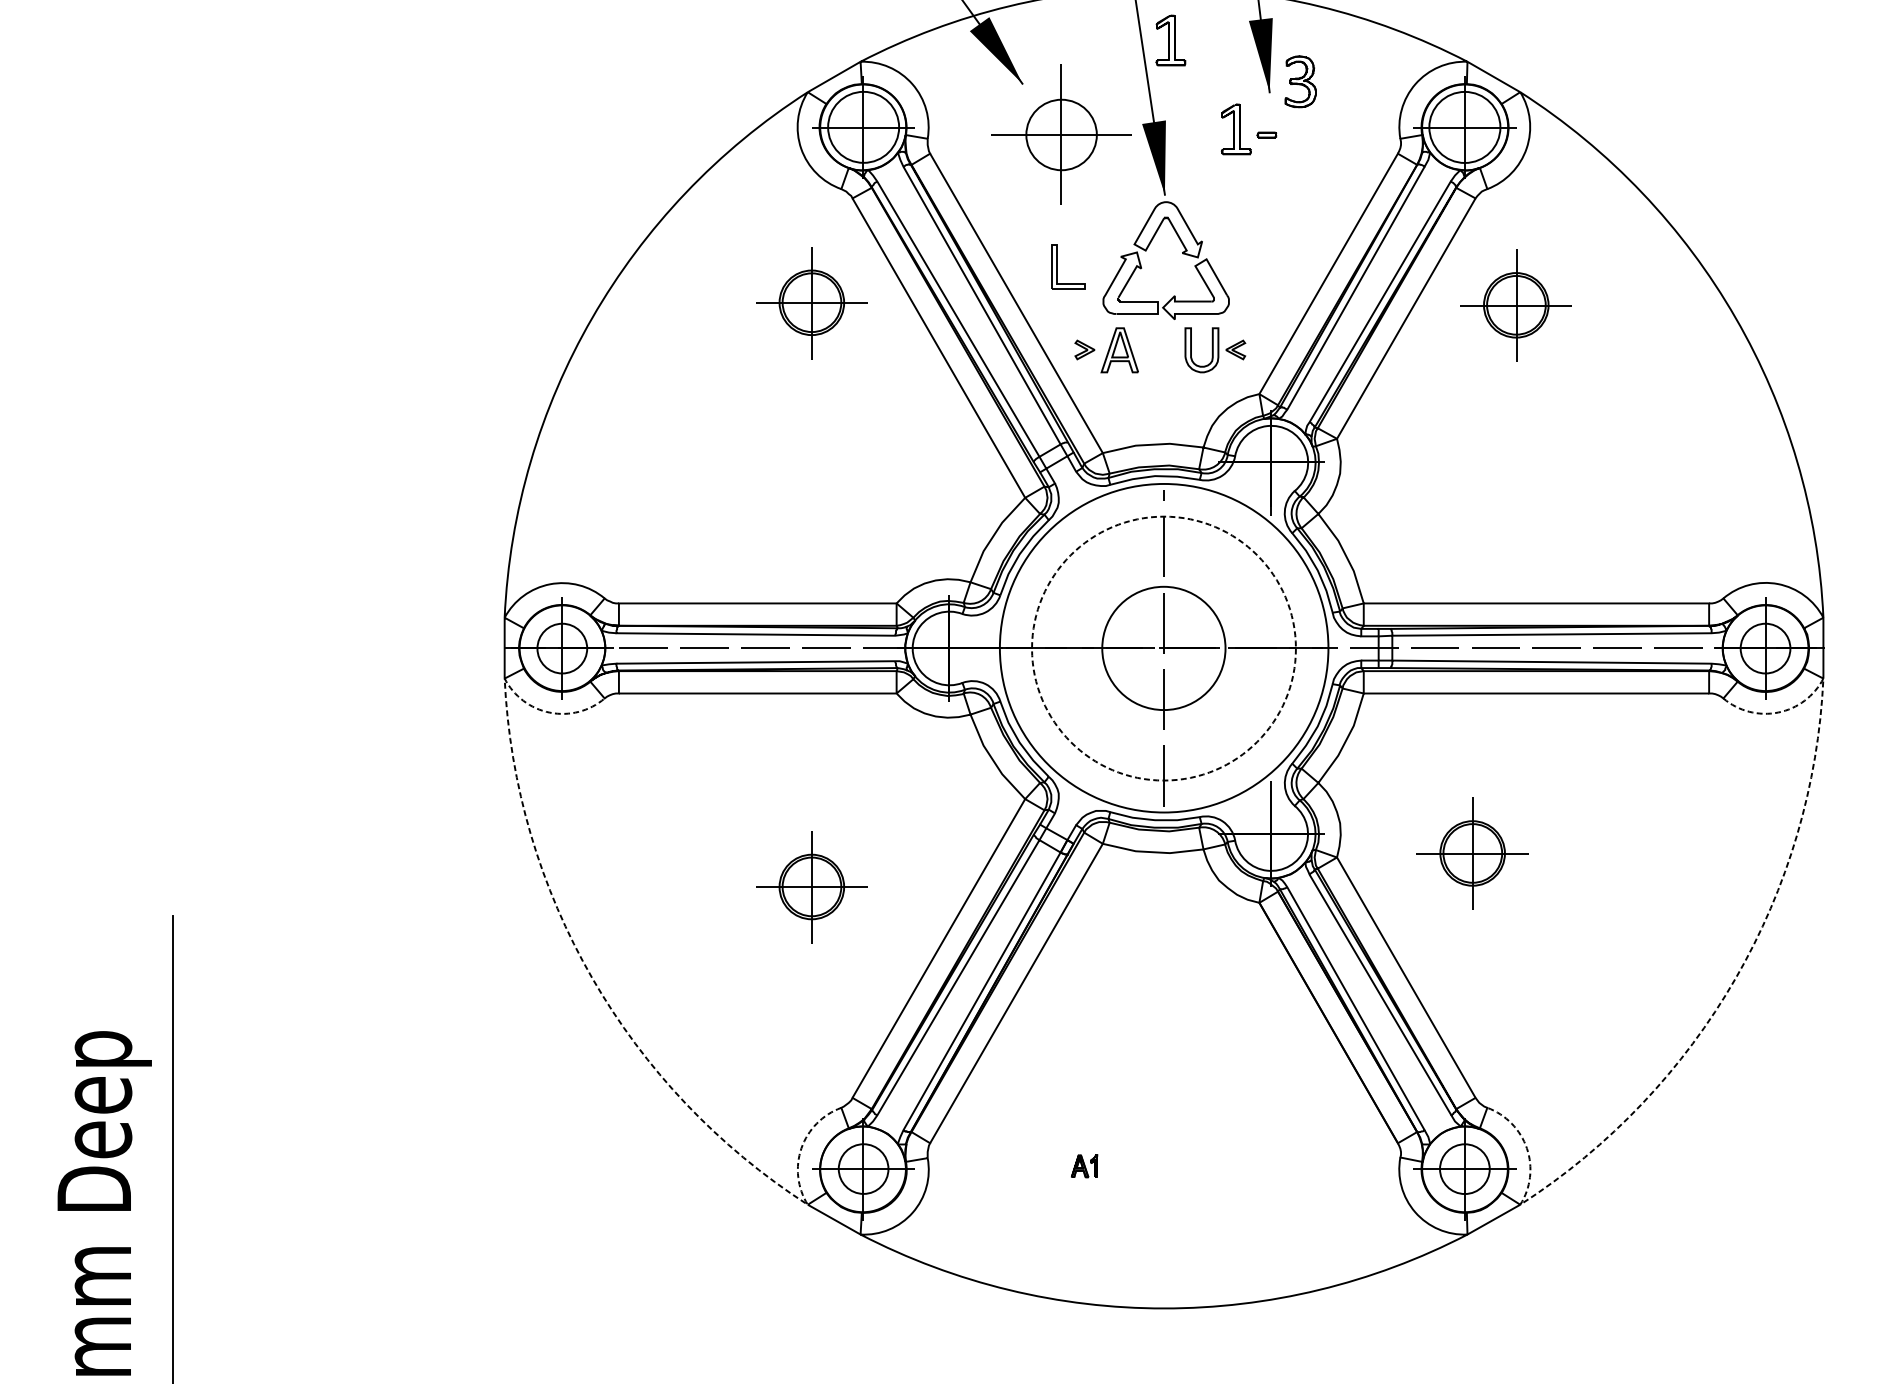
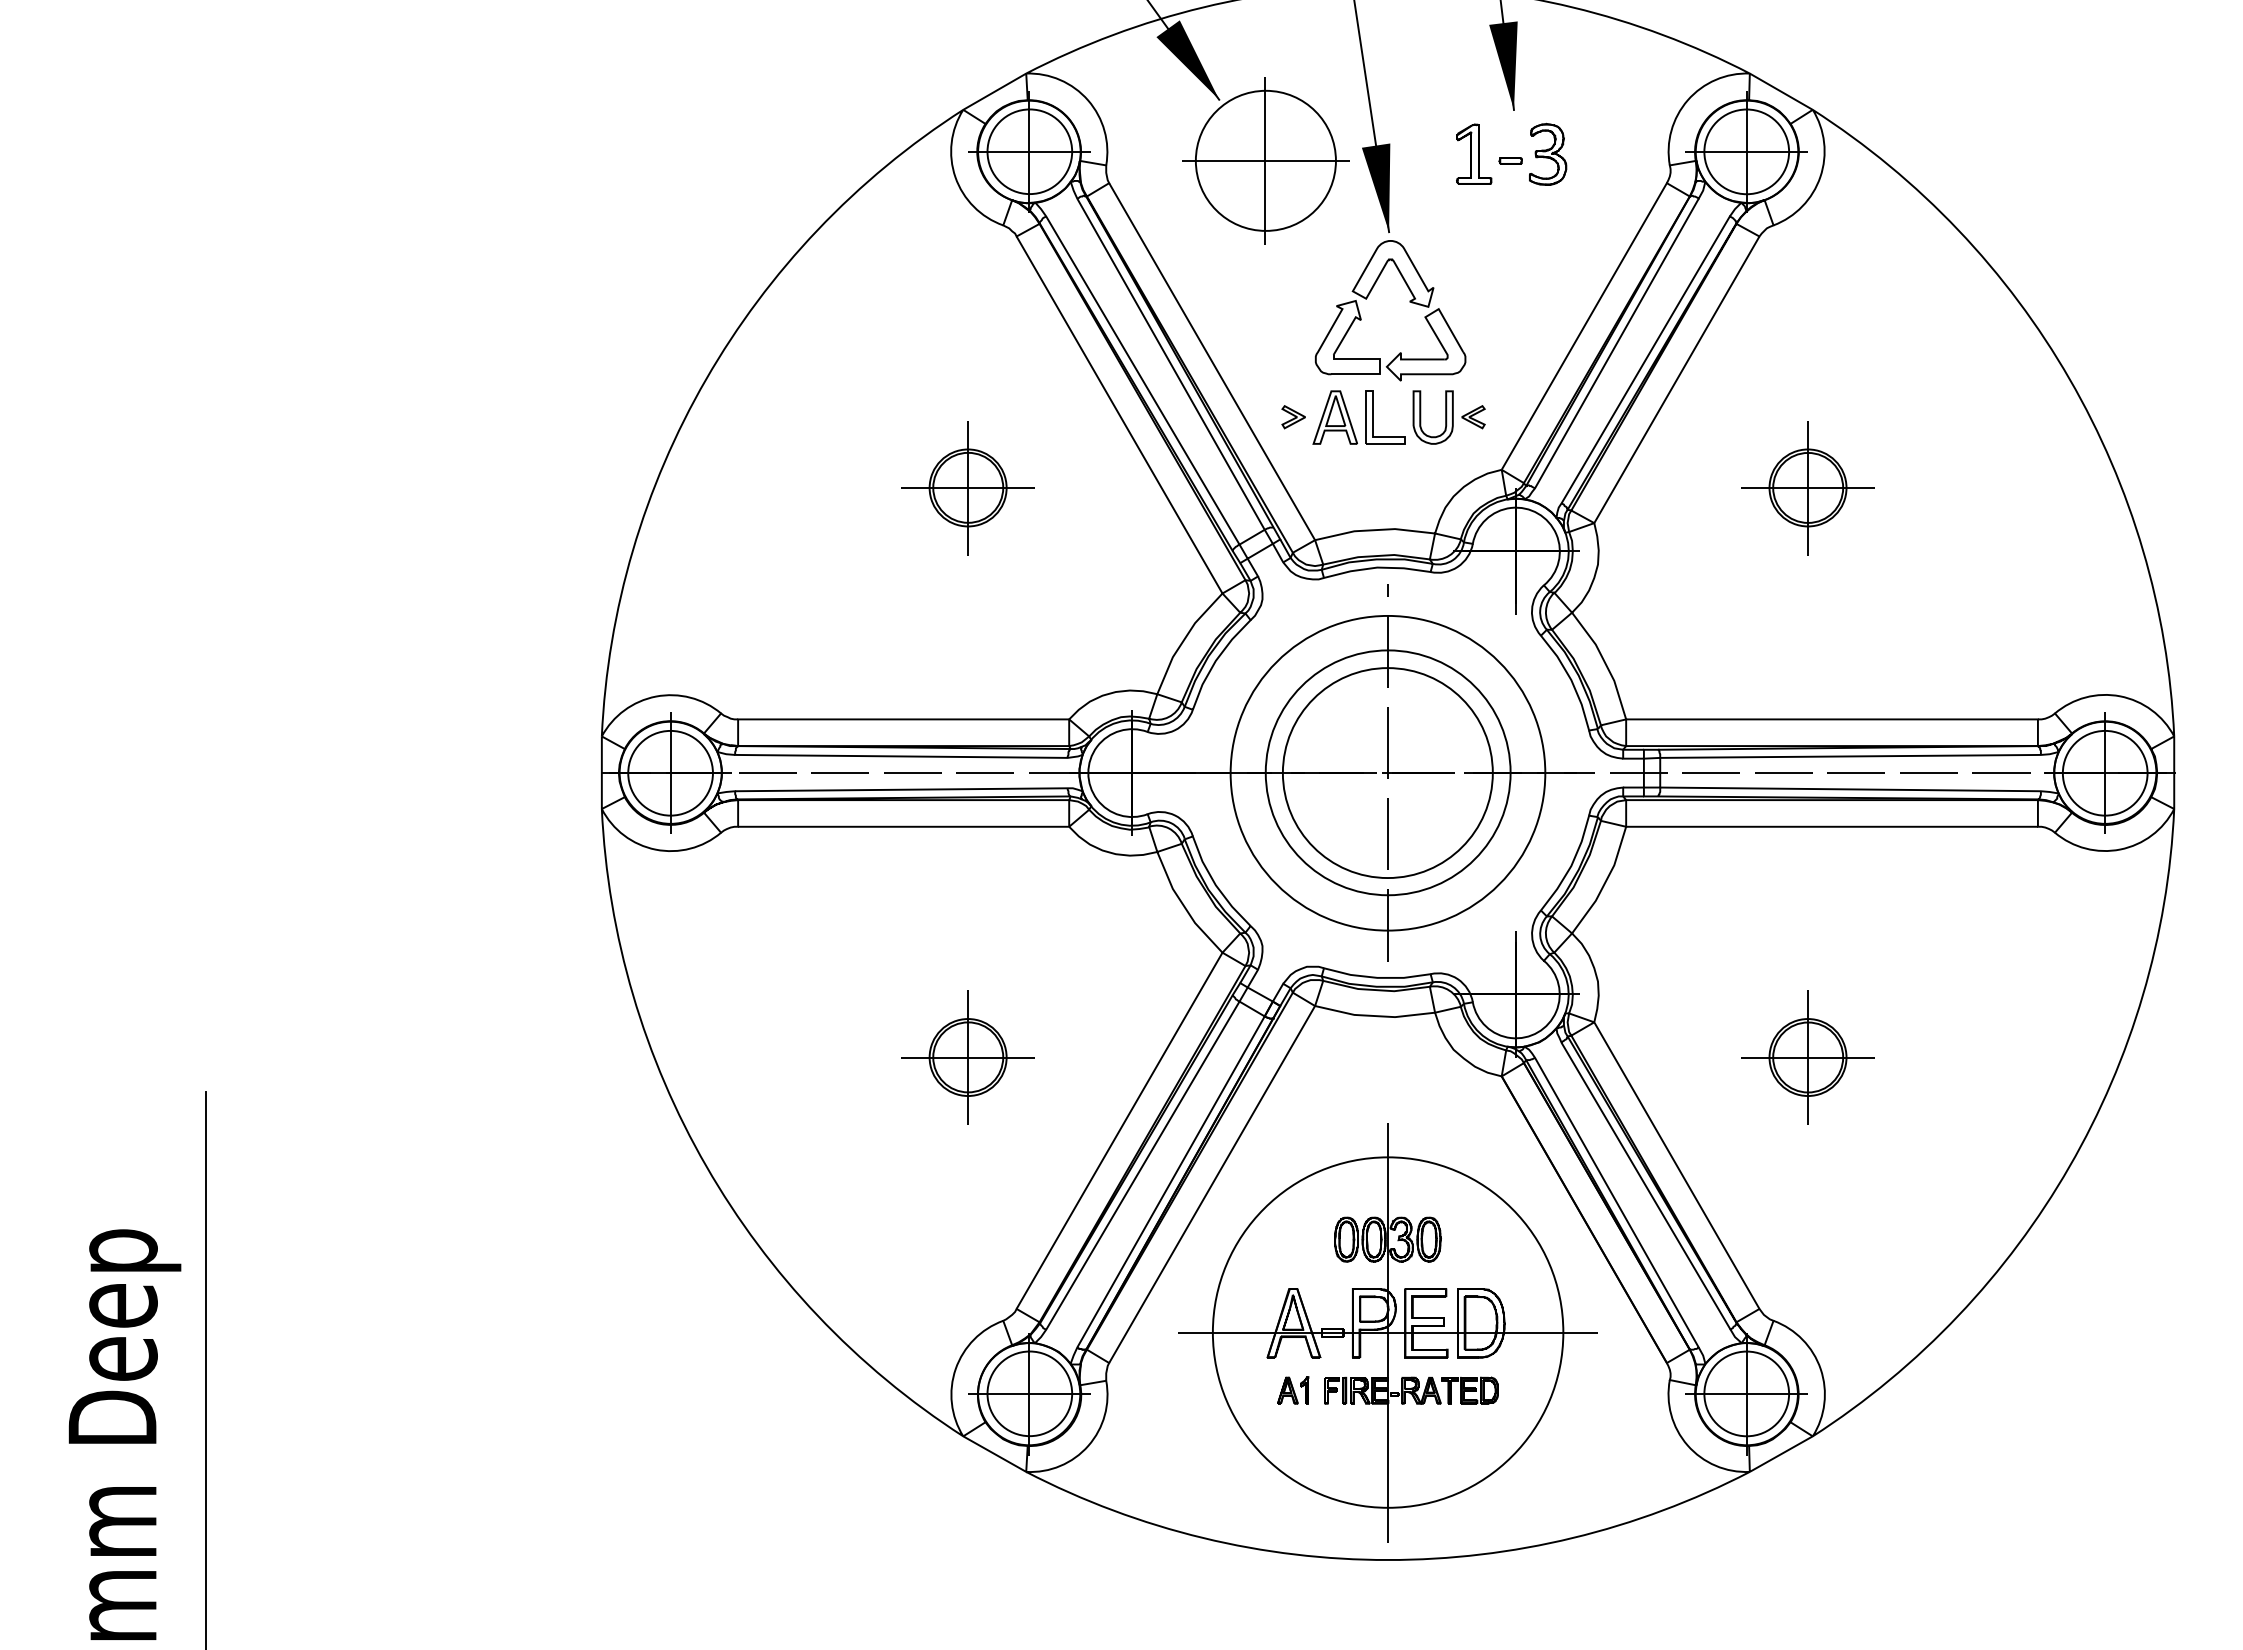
part: (1171, 39) -> (1396, 47), removed
part: (1301, 81) -> (1548, 153), moved
circle: (1061, 134) -> (1265, 160), size x1.67
part: (1057, 267) -> (1373, 417), moved
part: (811, 303) -> (967, 488), moved
part: (1515, 305) -> (1807, 488), moved
circle: (562, 647) -> (670, 772), size x1.43
circle: (1163, 647) -> (1387, 772), dashed -> solid
circle: (1163, 647) -> (1387, 772), size x0.62
circle: (1764, 647) -> (2104, 772), size x1.43
circle: (1163, 648) -> (1387, 773), size x1.43
part: (1472, 853) -> (1807, 1057), moved
line: (592, 978) -> (706, 1166), dashed -> solid
line: (1735, 978) -> (2069, 1166), dashed -> solid
part: (1163, 1117) -> (1387, 1332), added
circle: (863, 1168) -> (1029, 1393), size x1.43
circle: (1464, 1168) -> (1746, 1393), size x1.43

